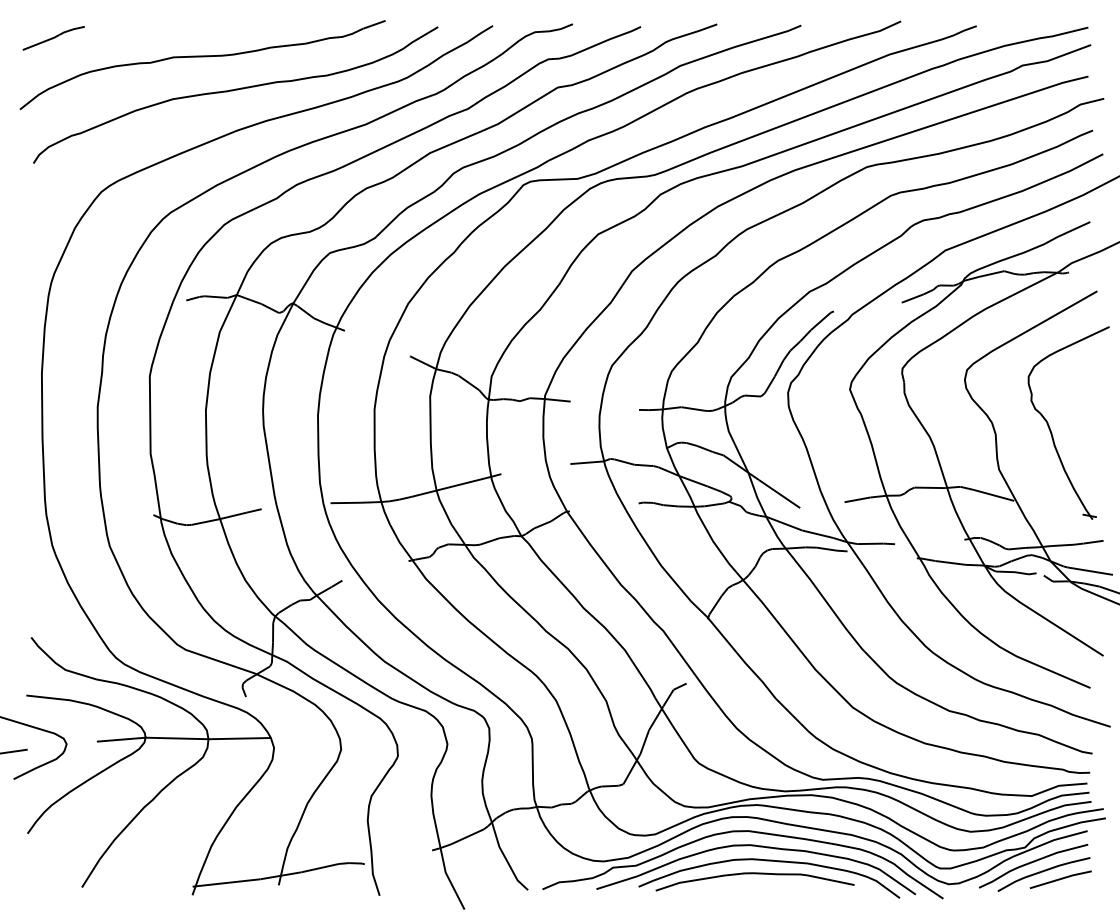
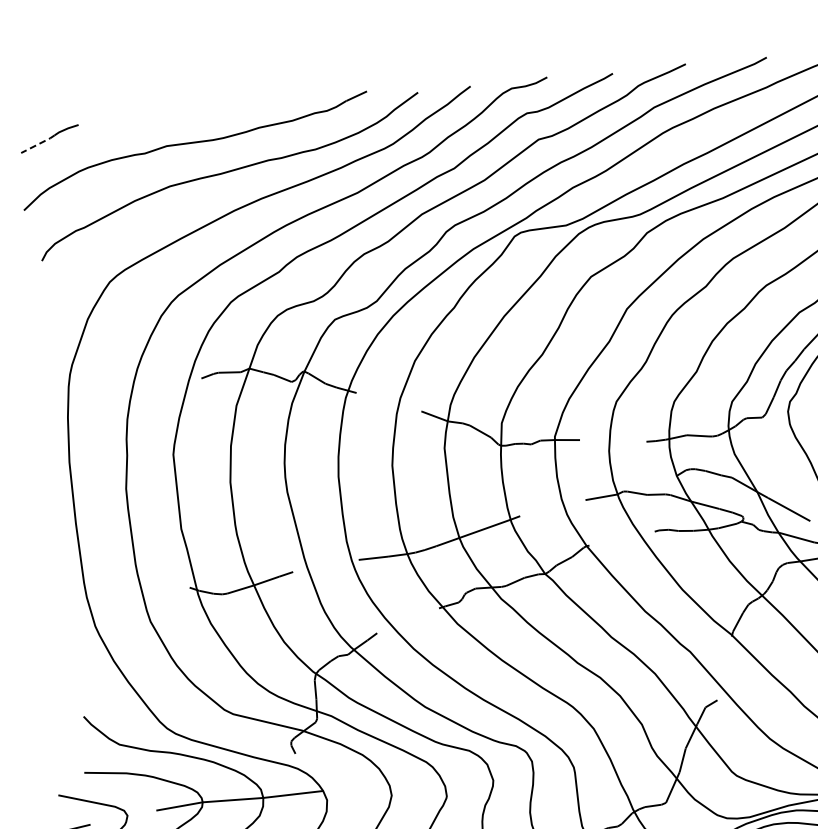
line: (41, 42) -> (38, 144), solid -> dashed

